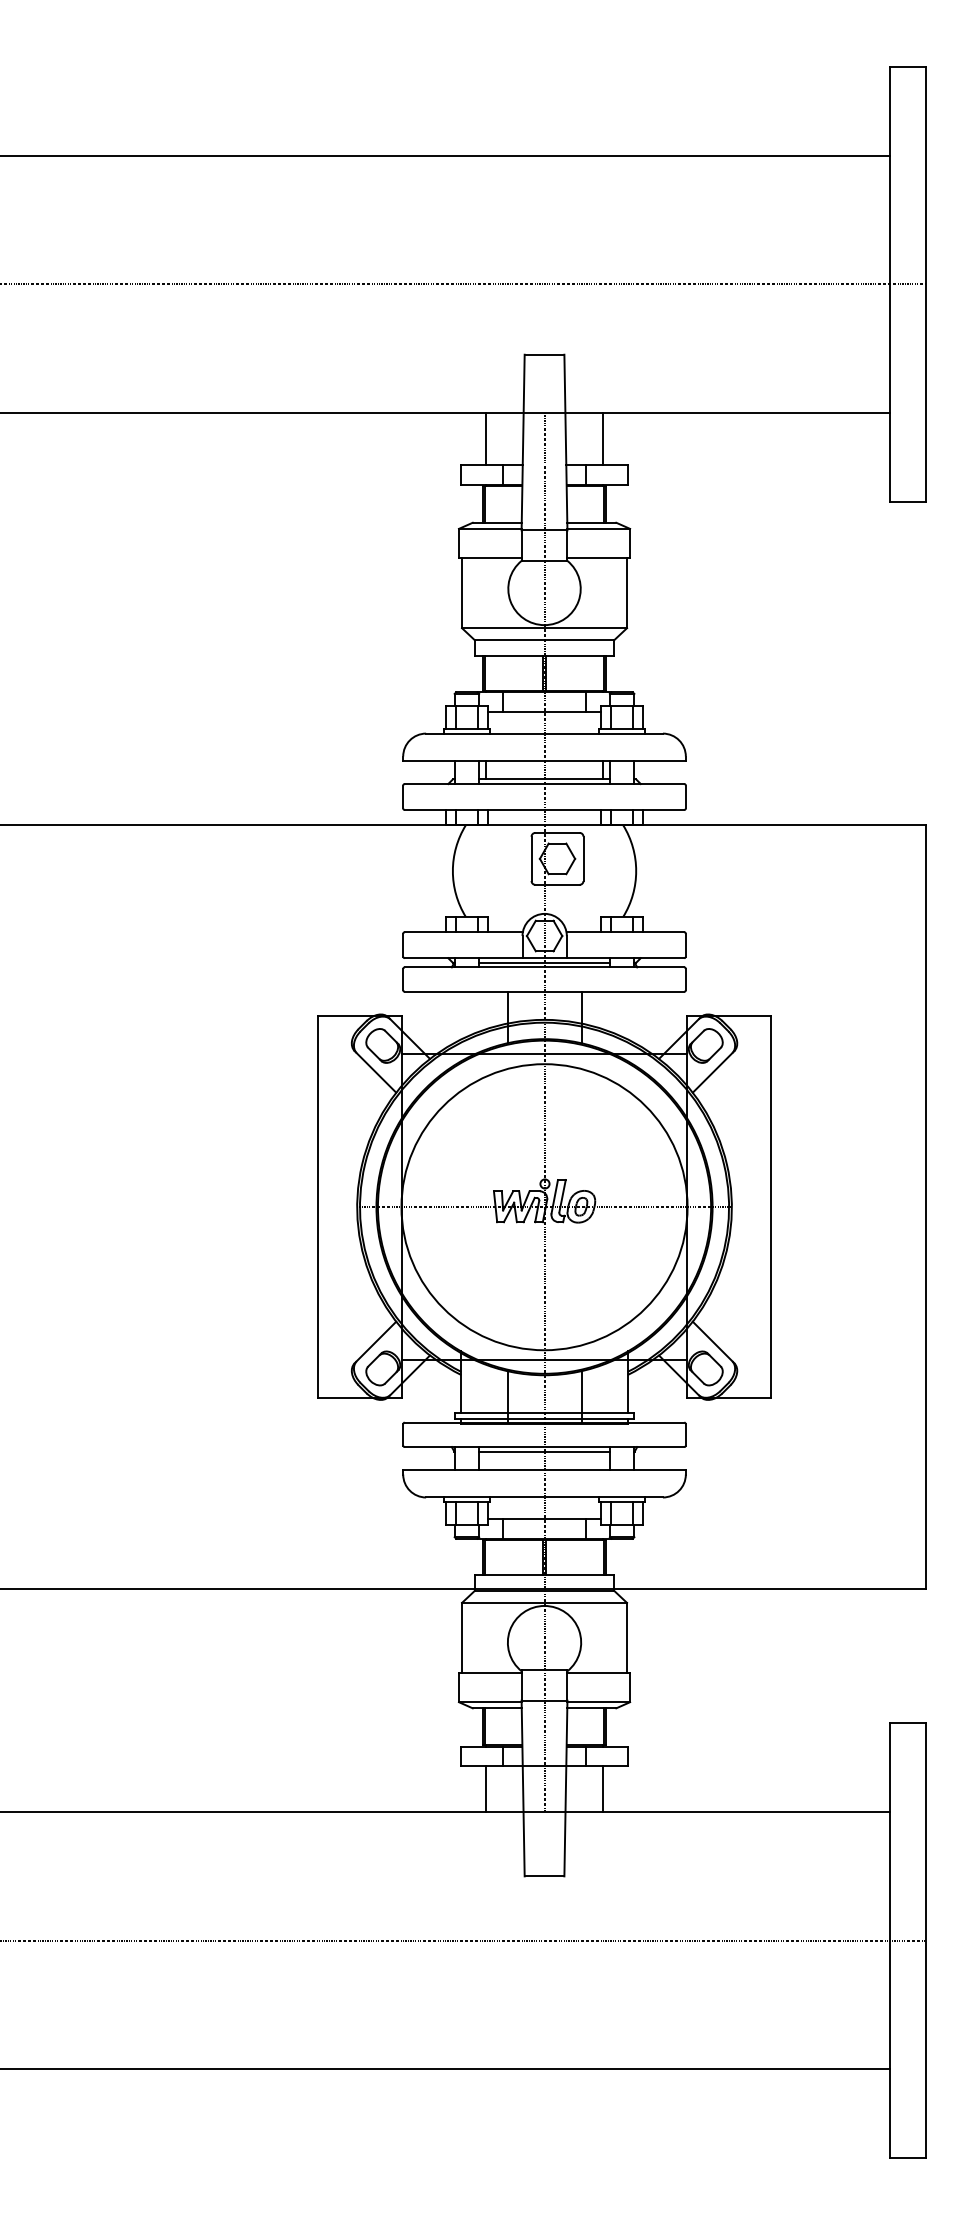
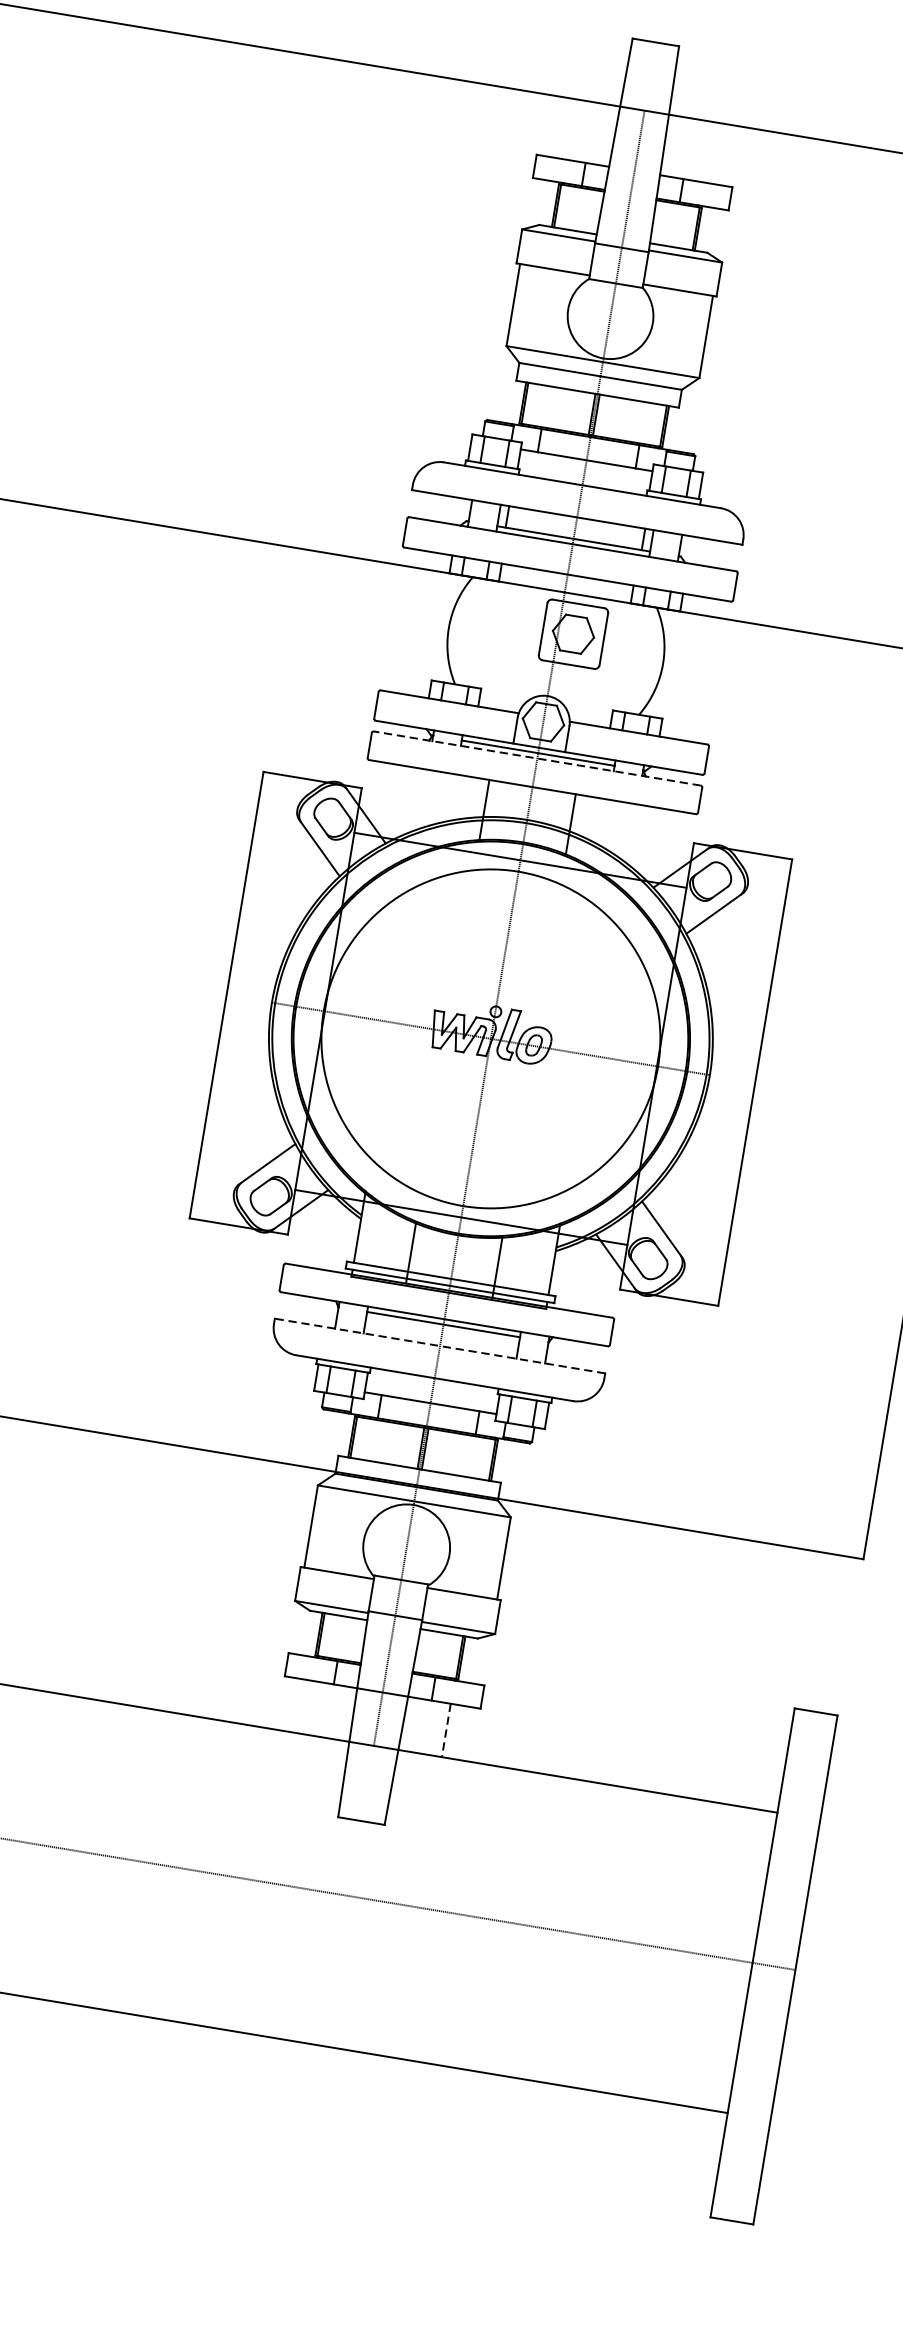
line: (486, 438) -> (571, 129), removed
line: (602, 438) -> (707, 151), removed
line: (544, 967) -> (537, 758), solid -> dashed
line: (544, 1469) -> (440, 1345), solid -> dashed
line: (486, 1789) -> (310, 1708), removed
line: (602, 1789) -> (445, 1730), solid -> dashed

